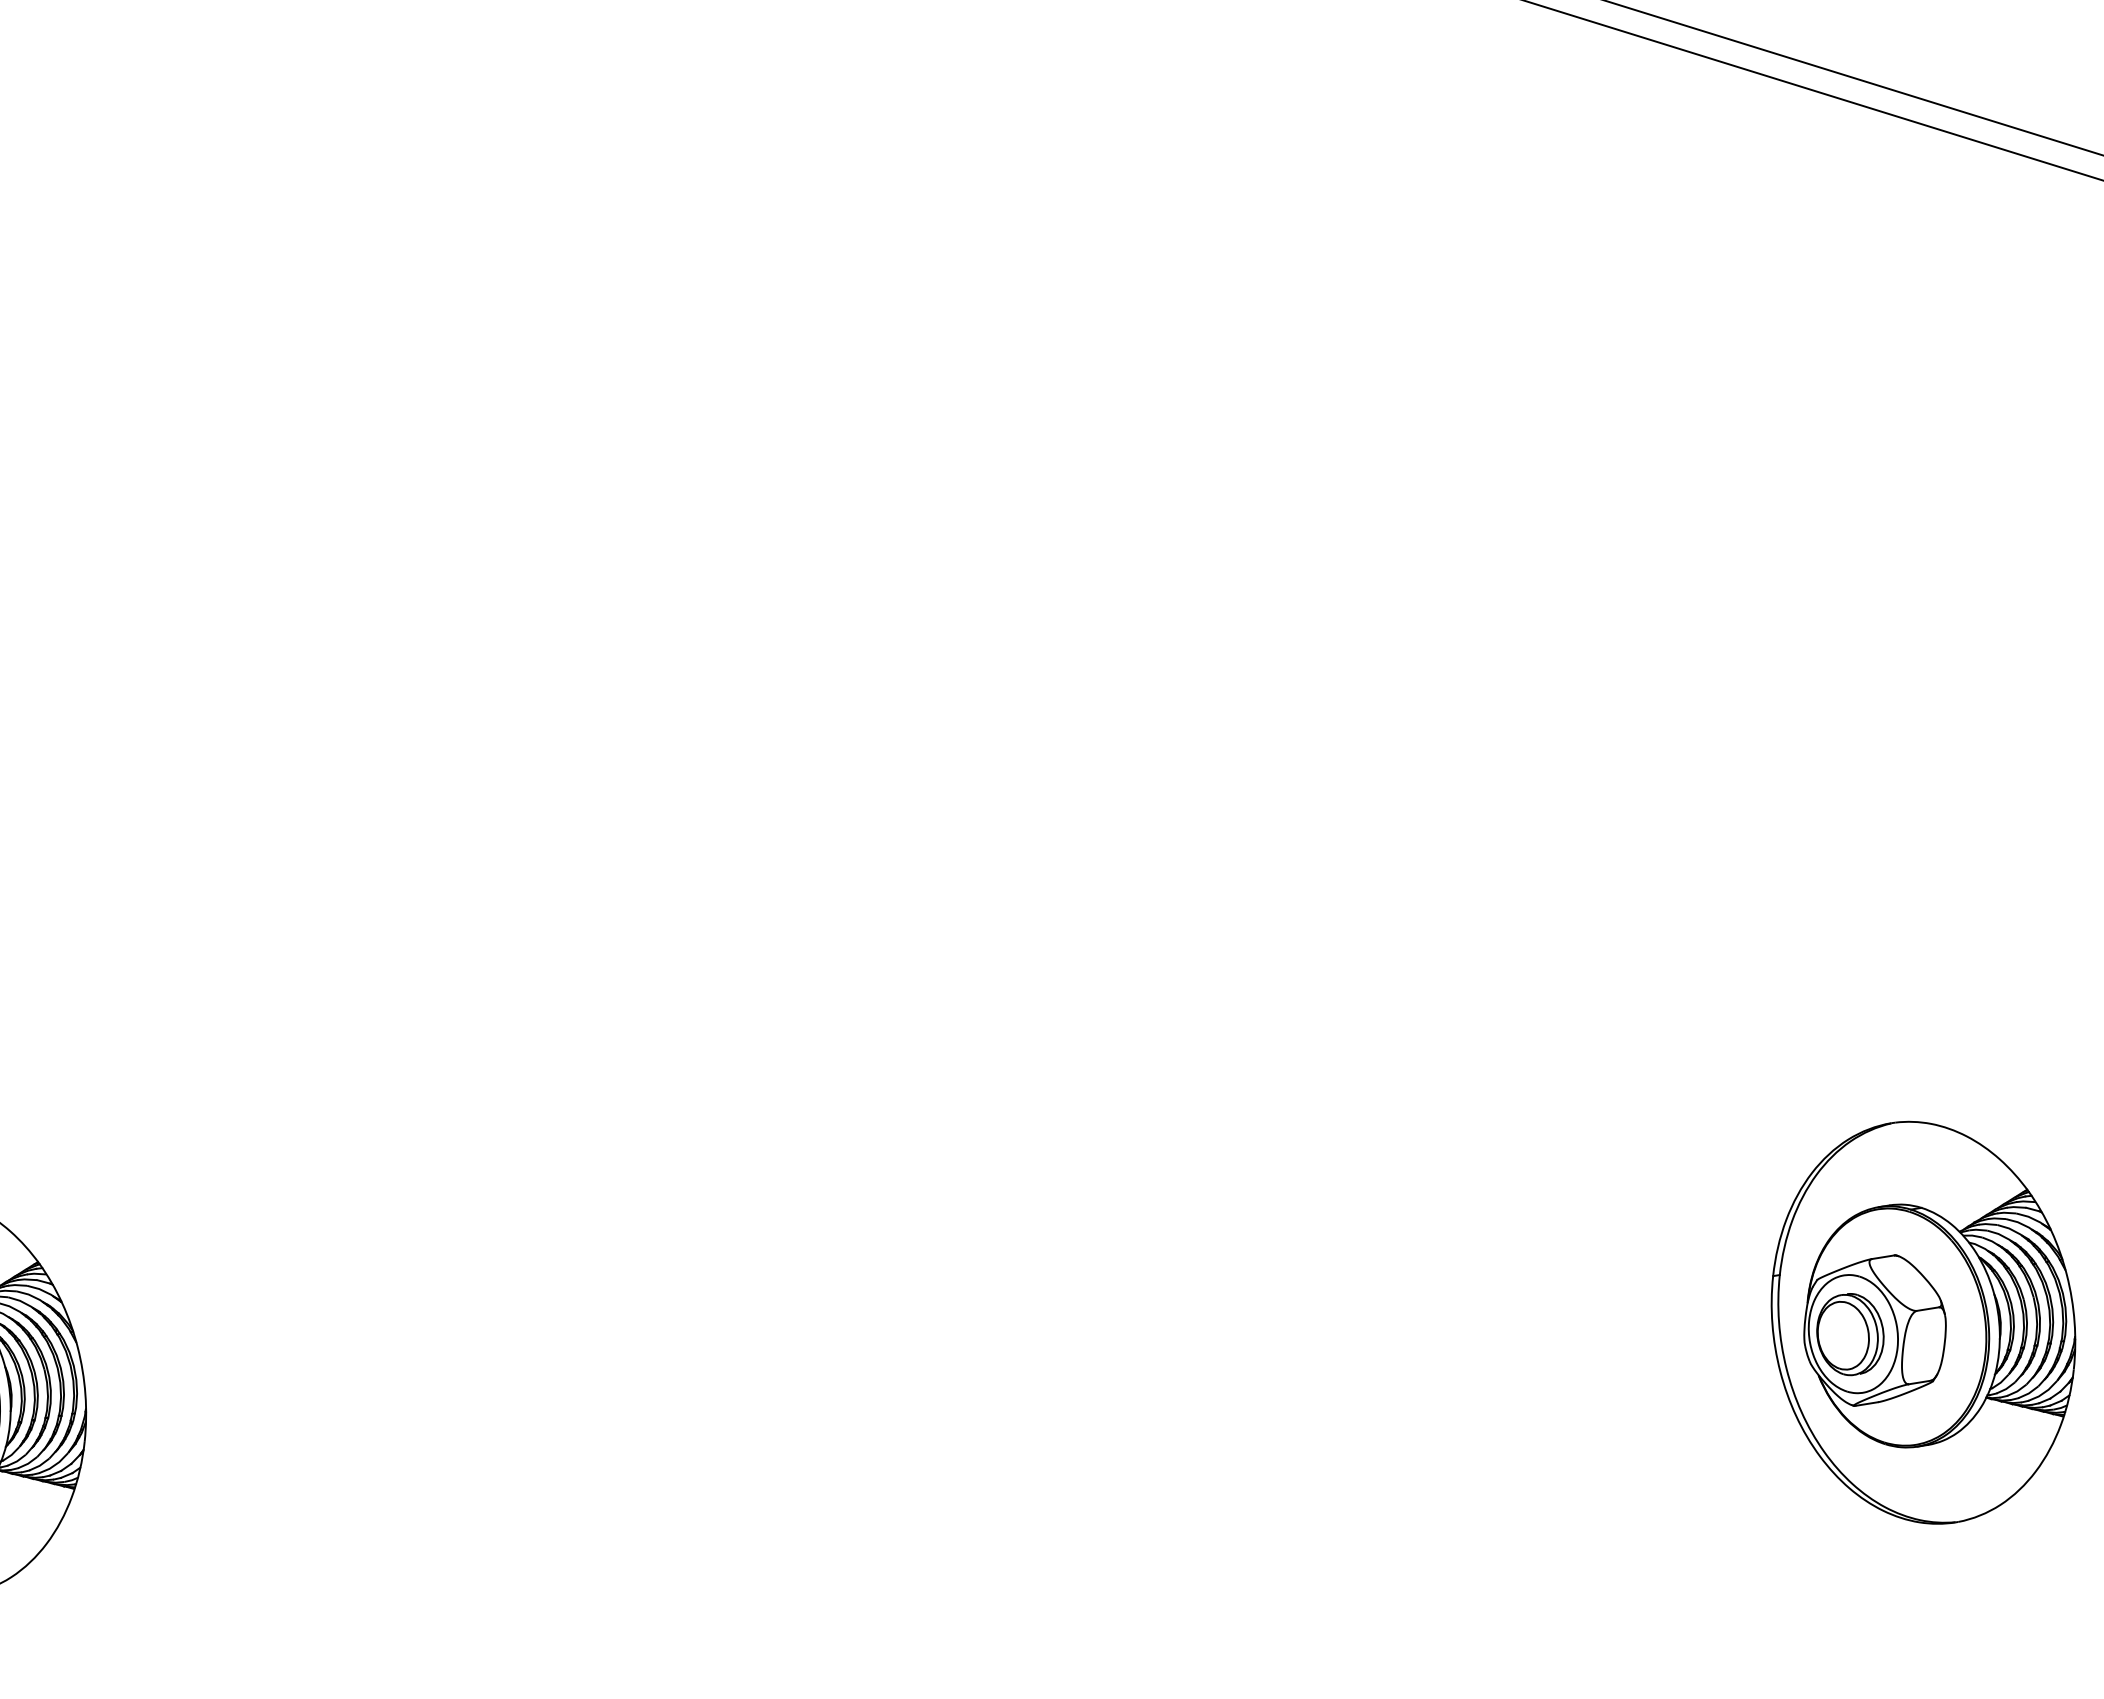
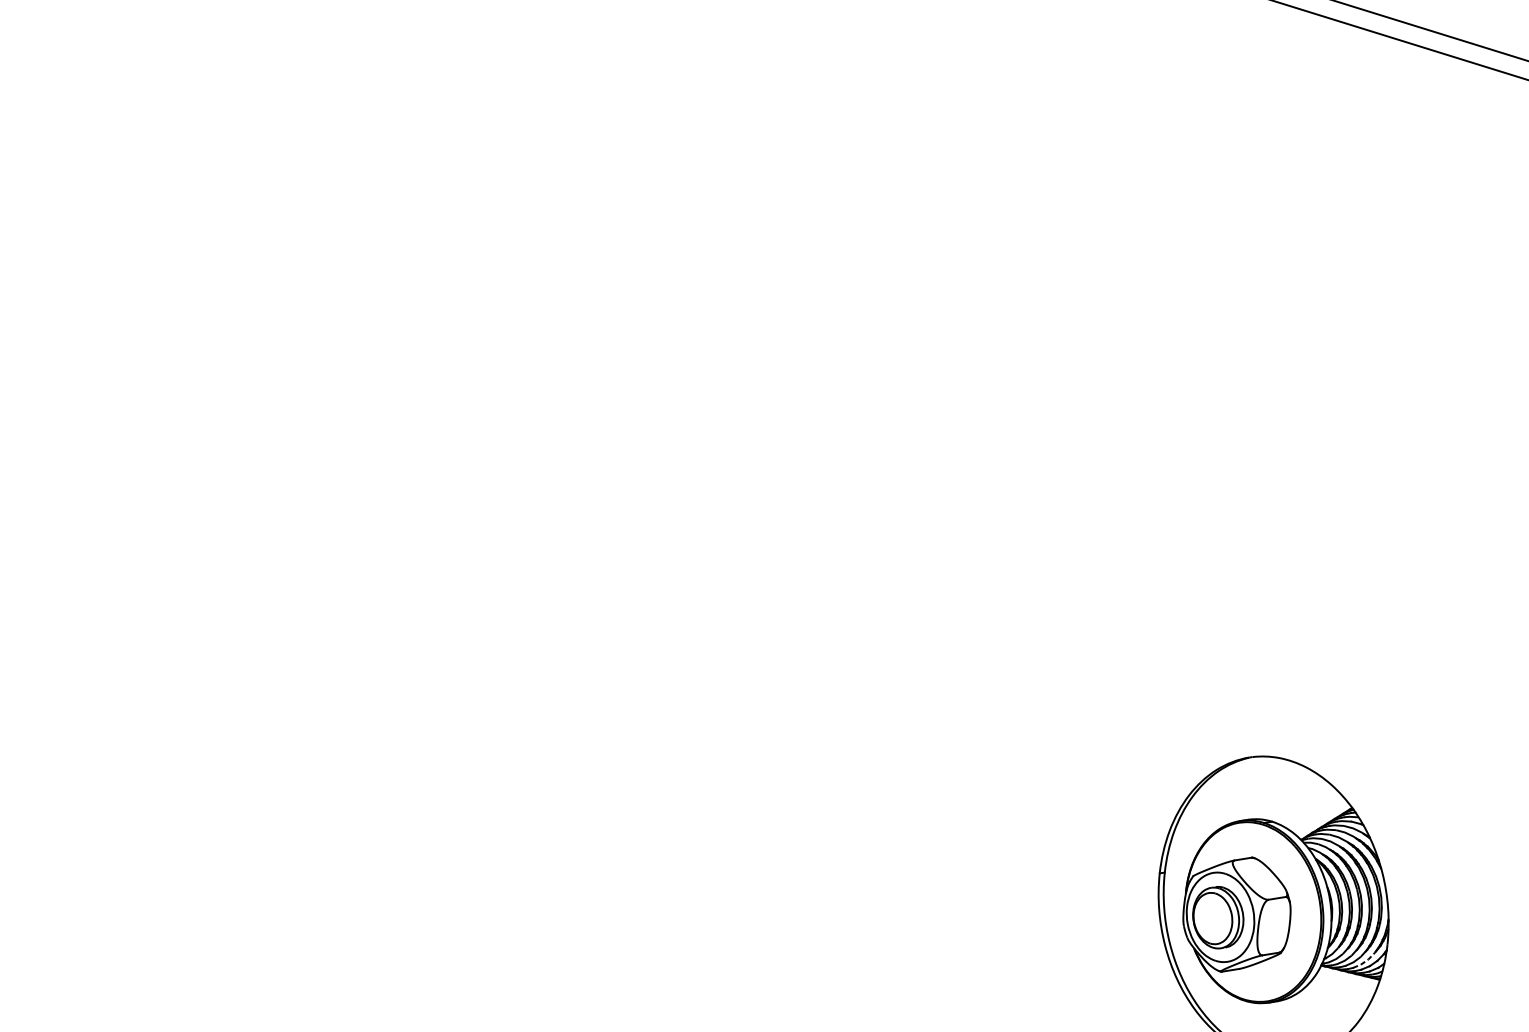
line: (2044, 1392) -> (1365, 961), solid -> dashed

